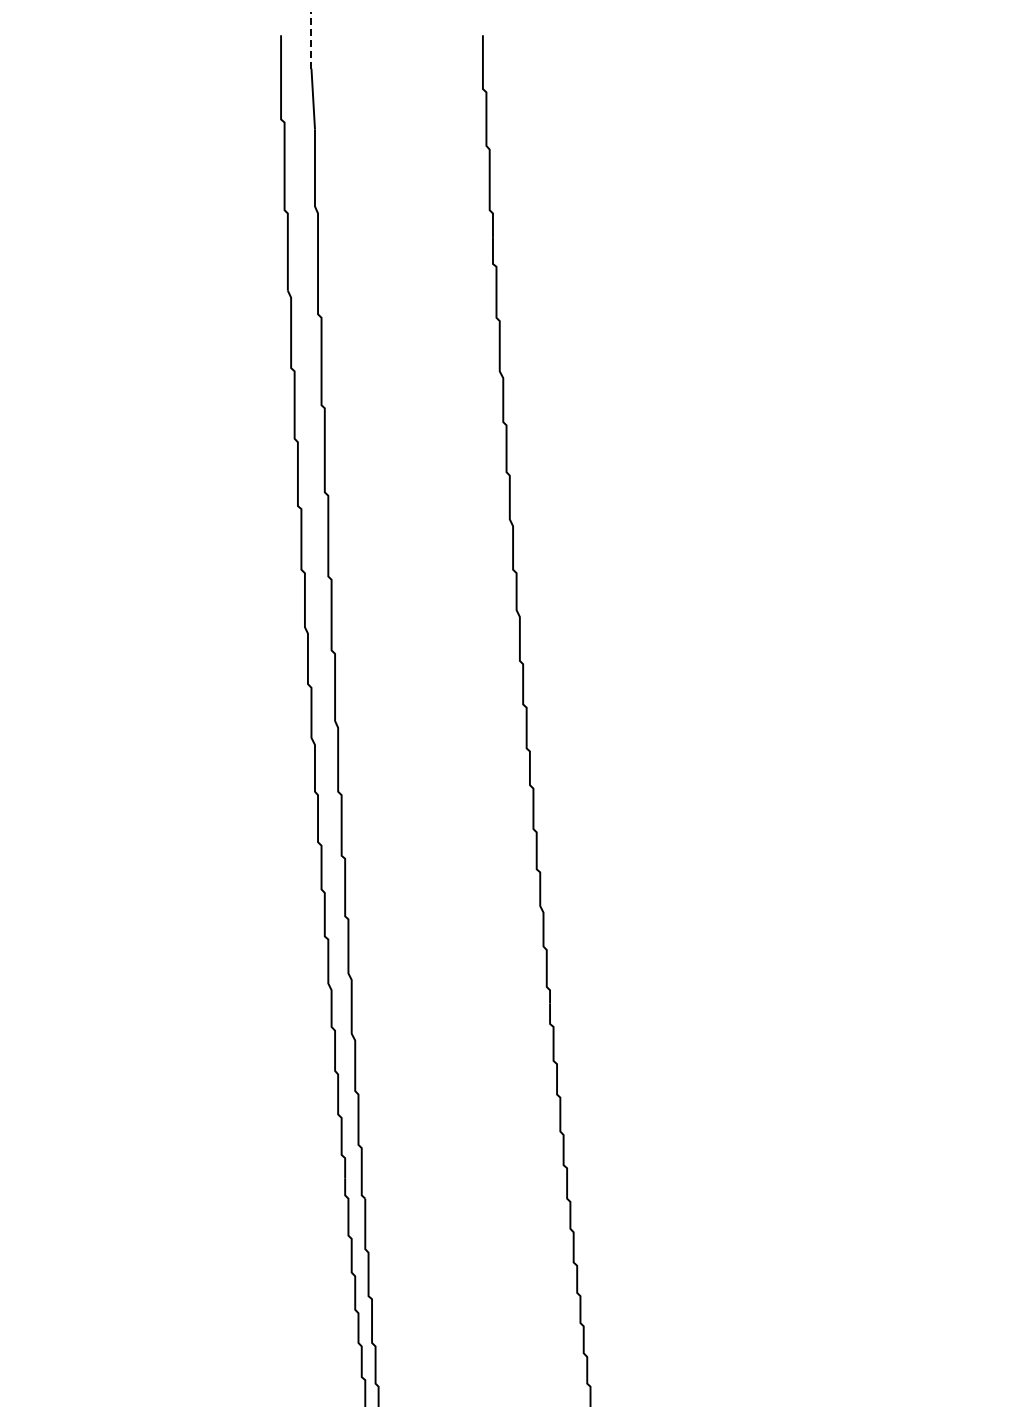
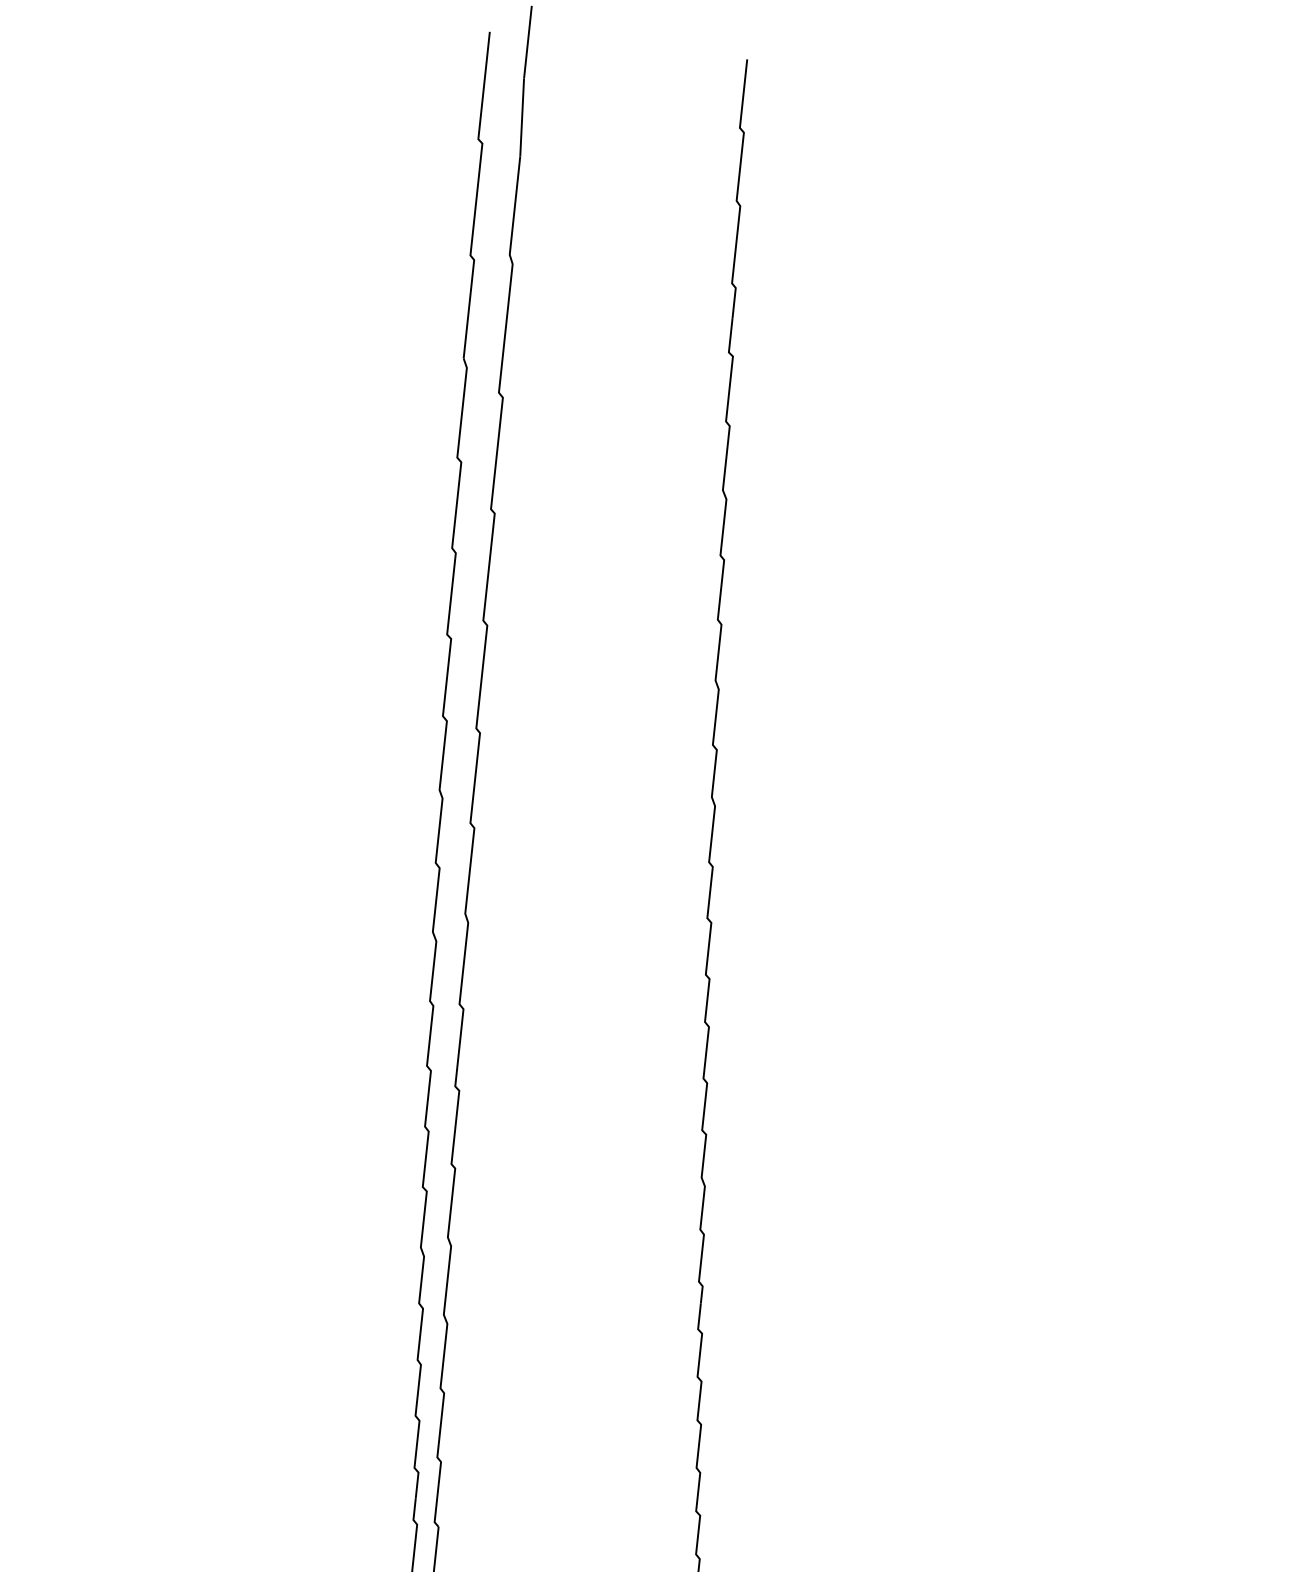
line: (311, 40) -> (527, 42), dashed -> solid

